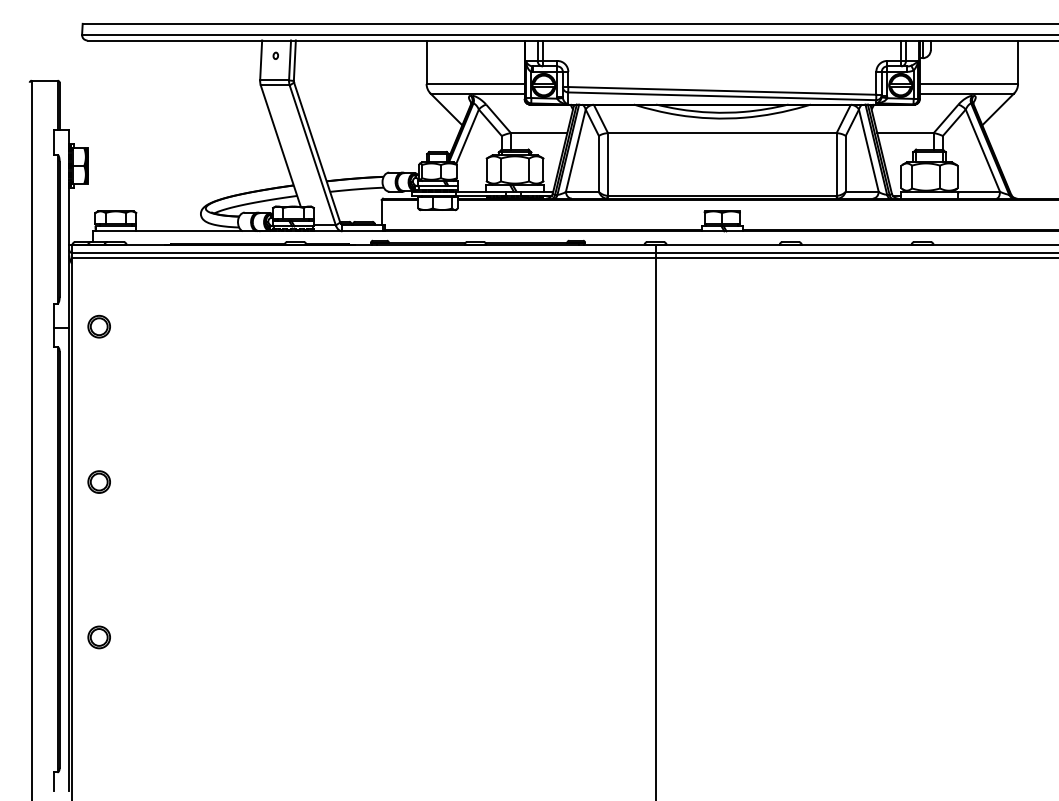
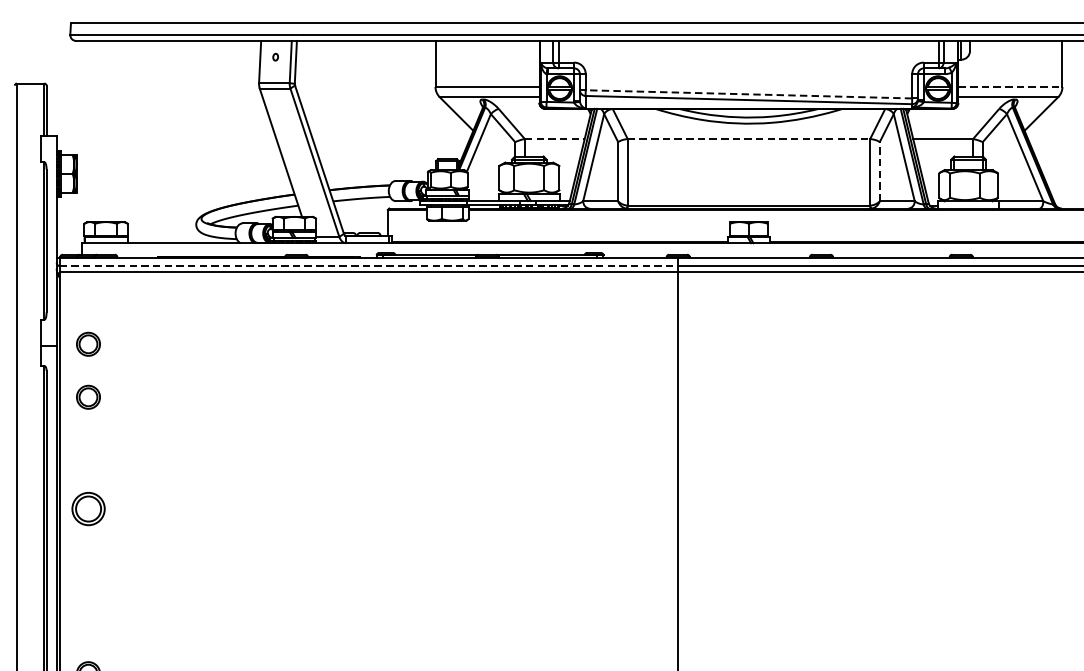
line: (969, 83) -> (1010, 86), solid -> dashed
line: (721, 90) -> (748, 93), solid -> dashed
line: (539, 133) -> (555, 139), solid -> dashed
line: (722, 133) -> (749, 139), solid -> dashed
line: (845, 163) -> (879, 171), solid -> dashed
line: (363, 253) -> (368, 266), solid -> dashed
part: (98, 376) -> (87, 397), added
part: (98, 481) -> (87, 508), size x1.4

